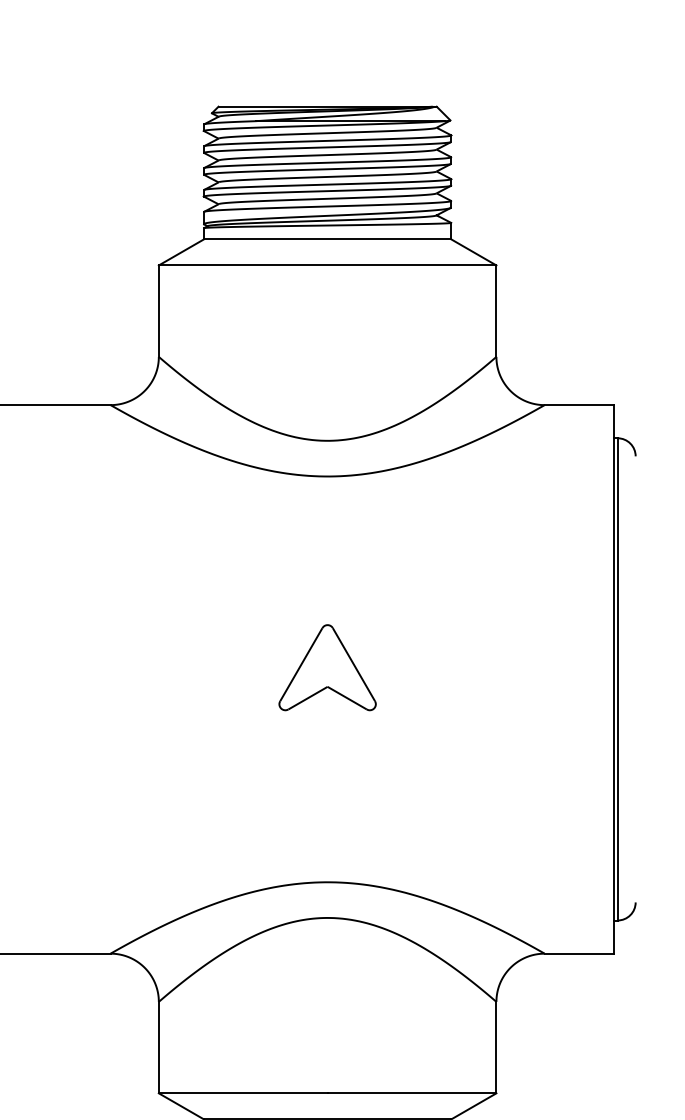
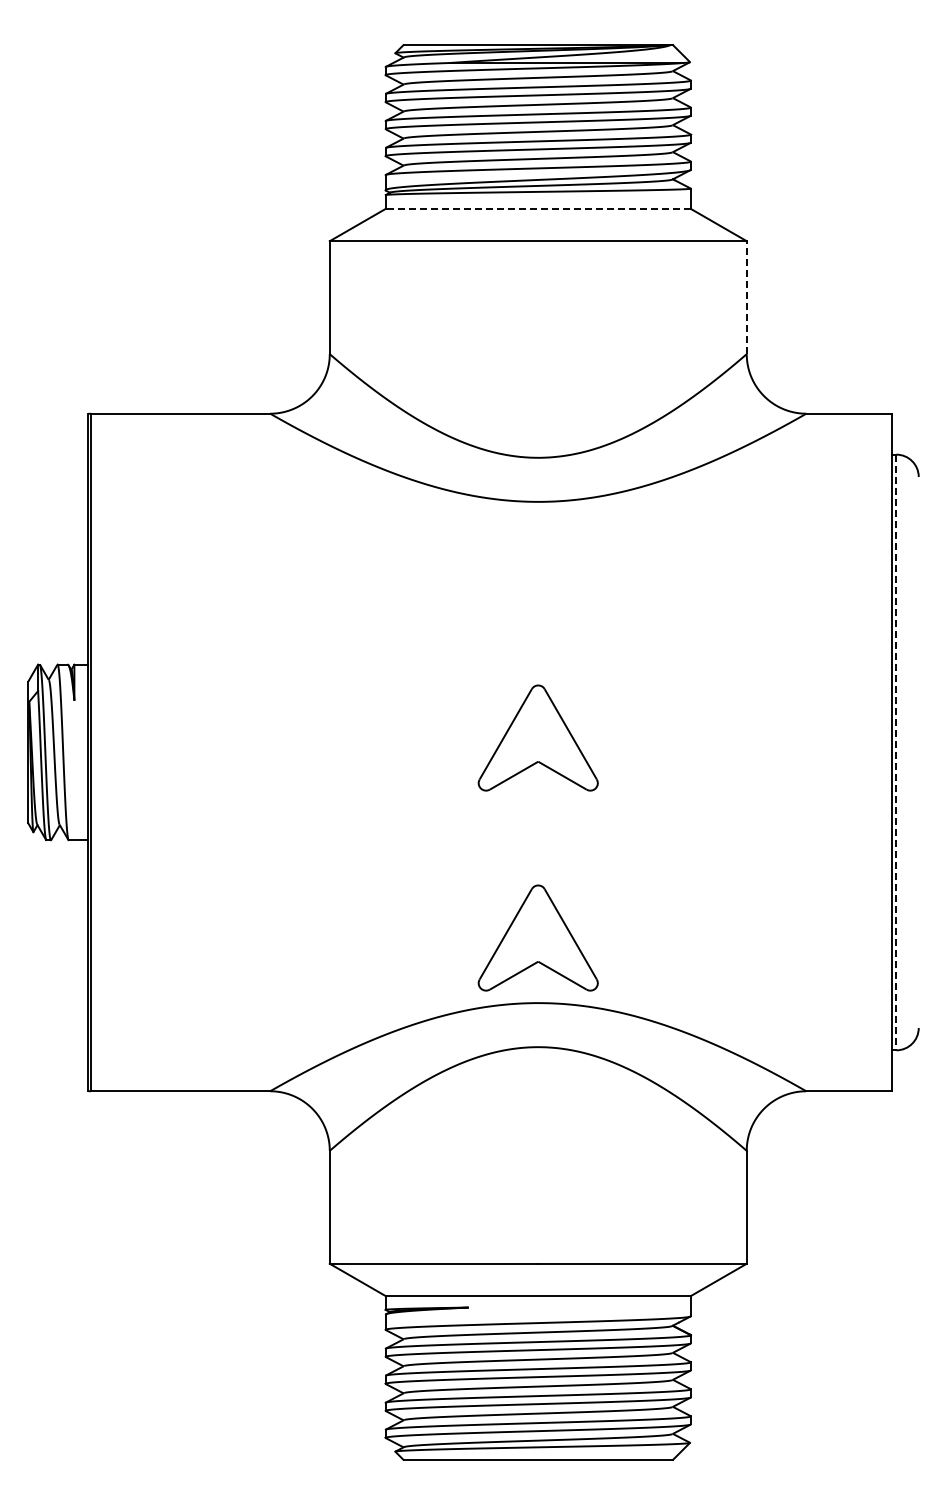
line: (327, 238) -> (538, 208), solid -> dashed
line: (496, 311) -> (746, 297), solid -> dashed
line: (617, 679) -> (896, 752), solid -> dashed
part: (327, 829) -> (537, 937), added

